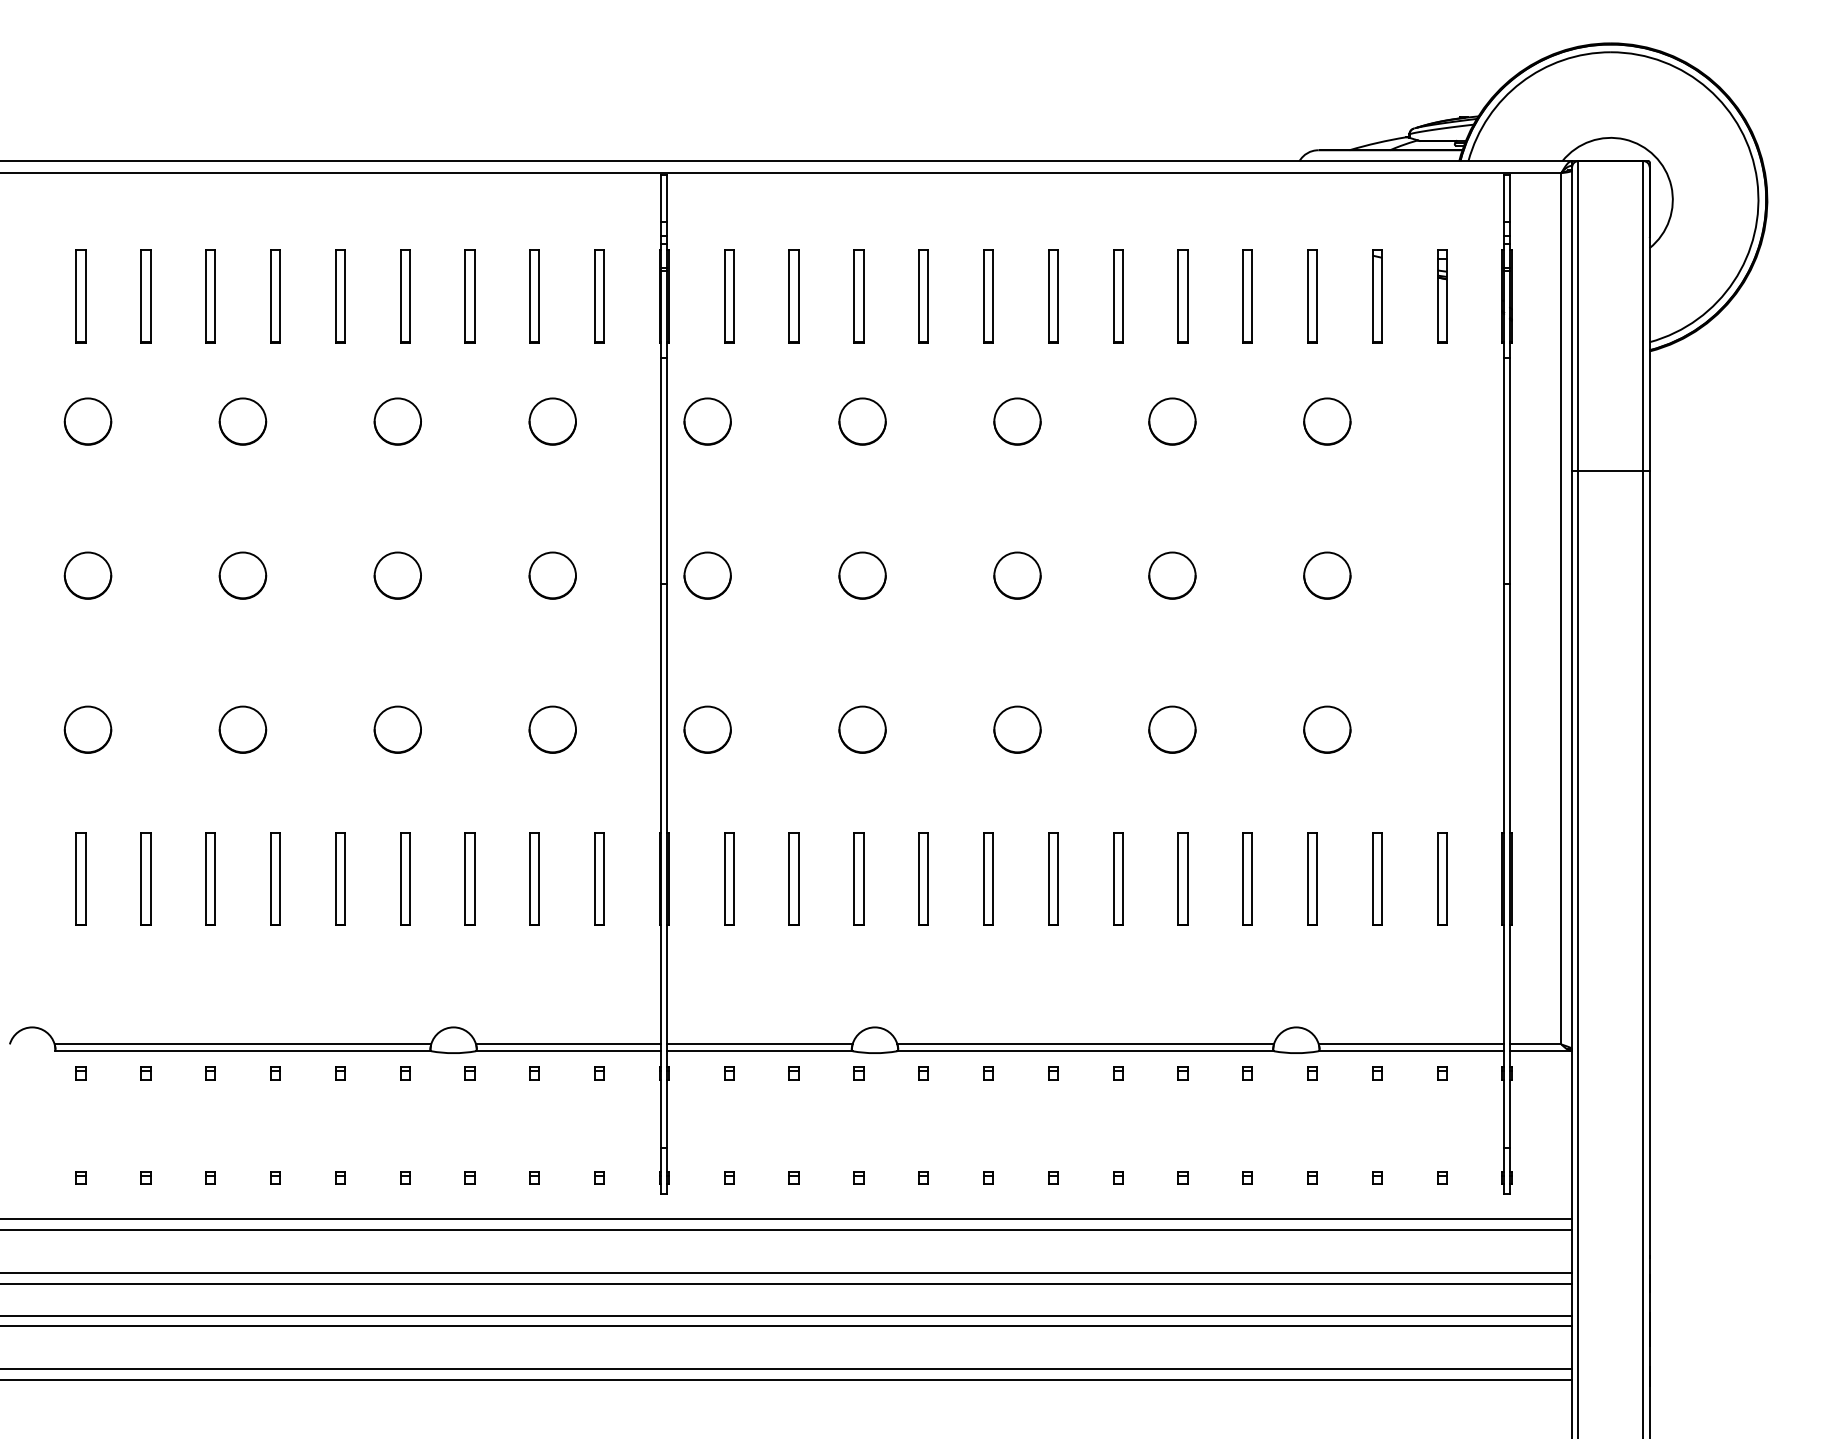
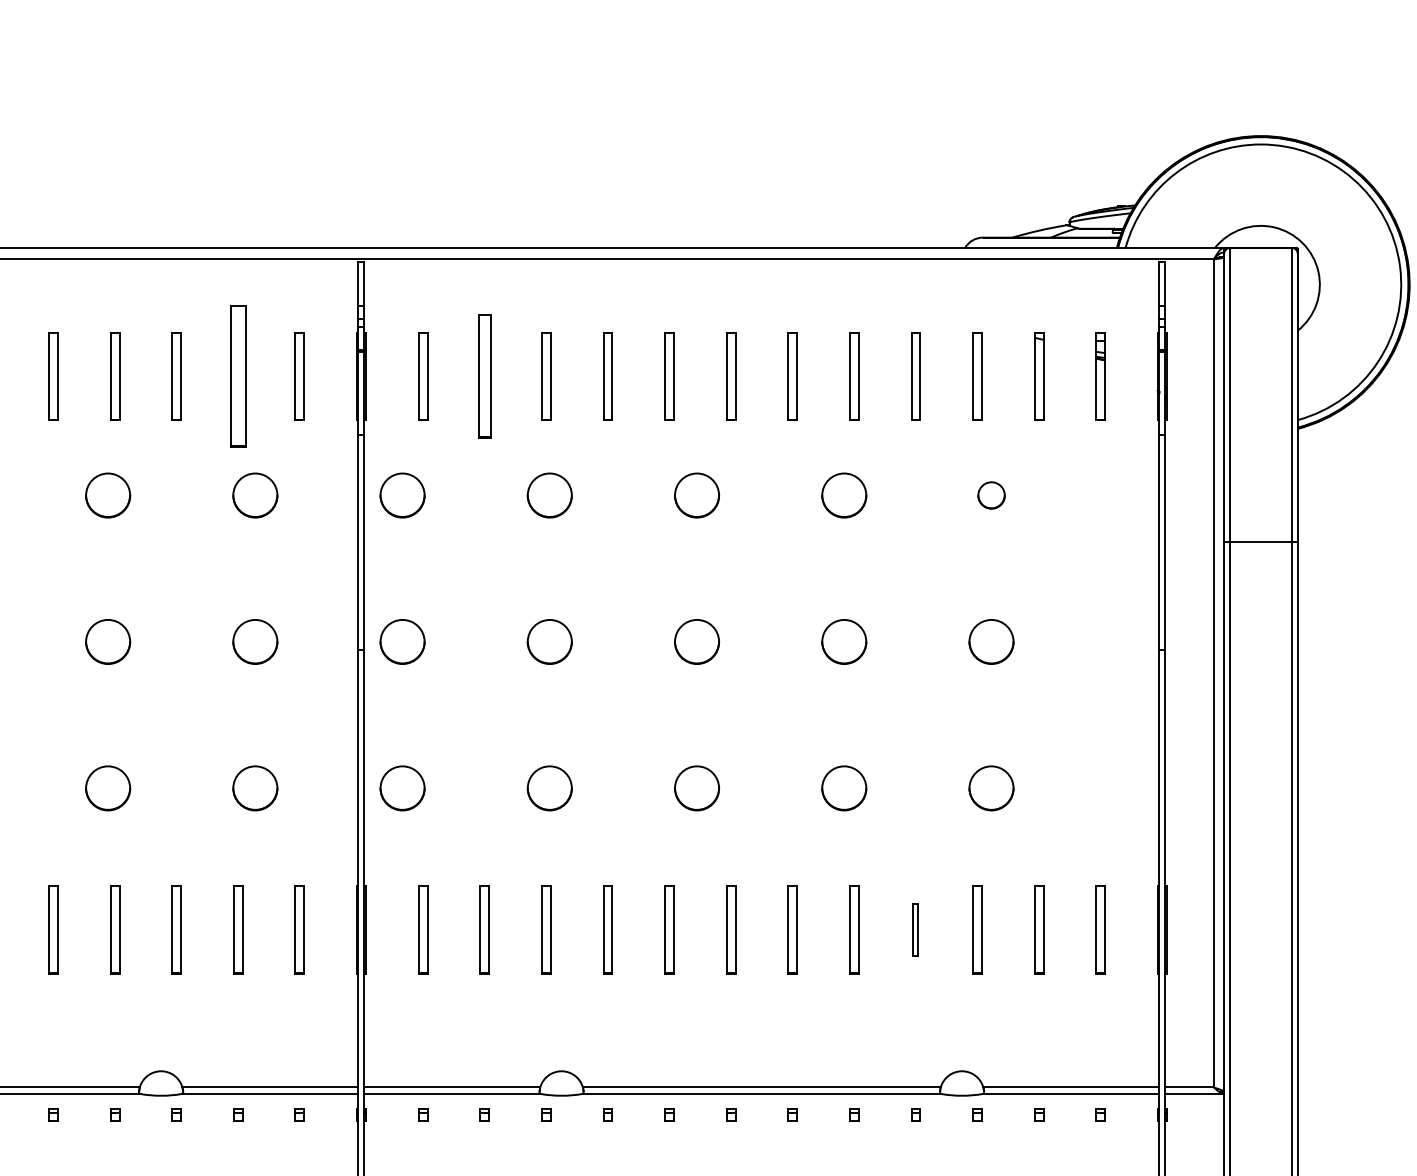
part: (534, 296) -> (237, 376), size x1.6
part: (793, 296) -> (484, 376), size x1.4
circle: (1327, 421) -> (991, 495), size x0.6
part: (1247, 878) -> (915, 929), size x0.6

